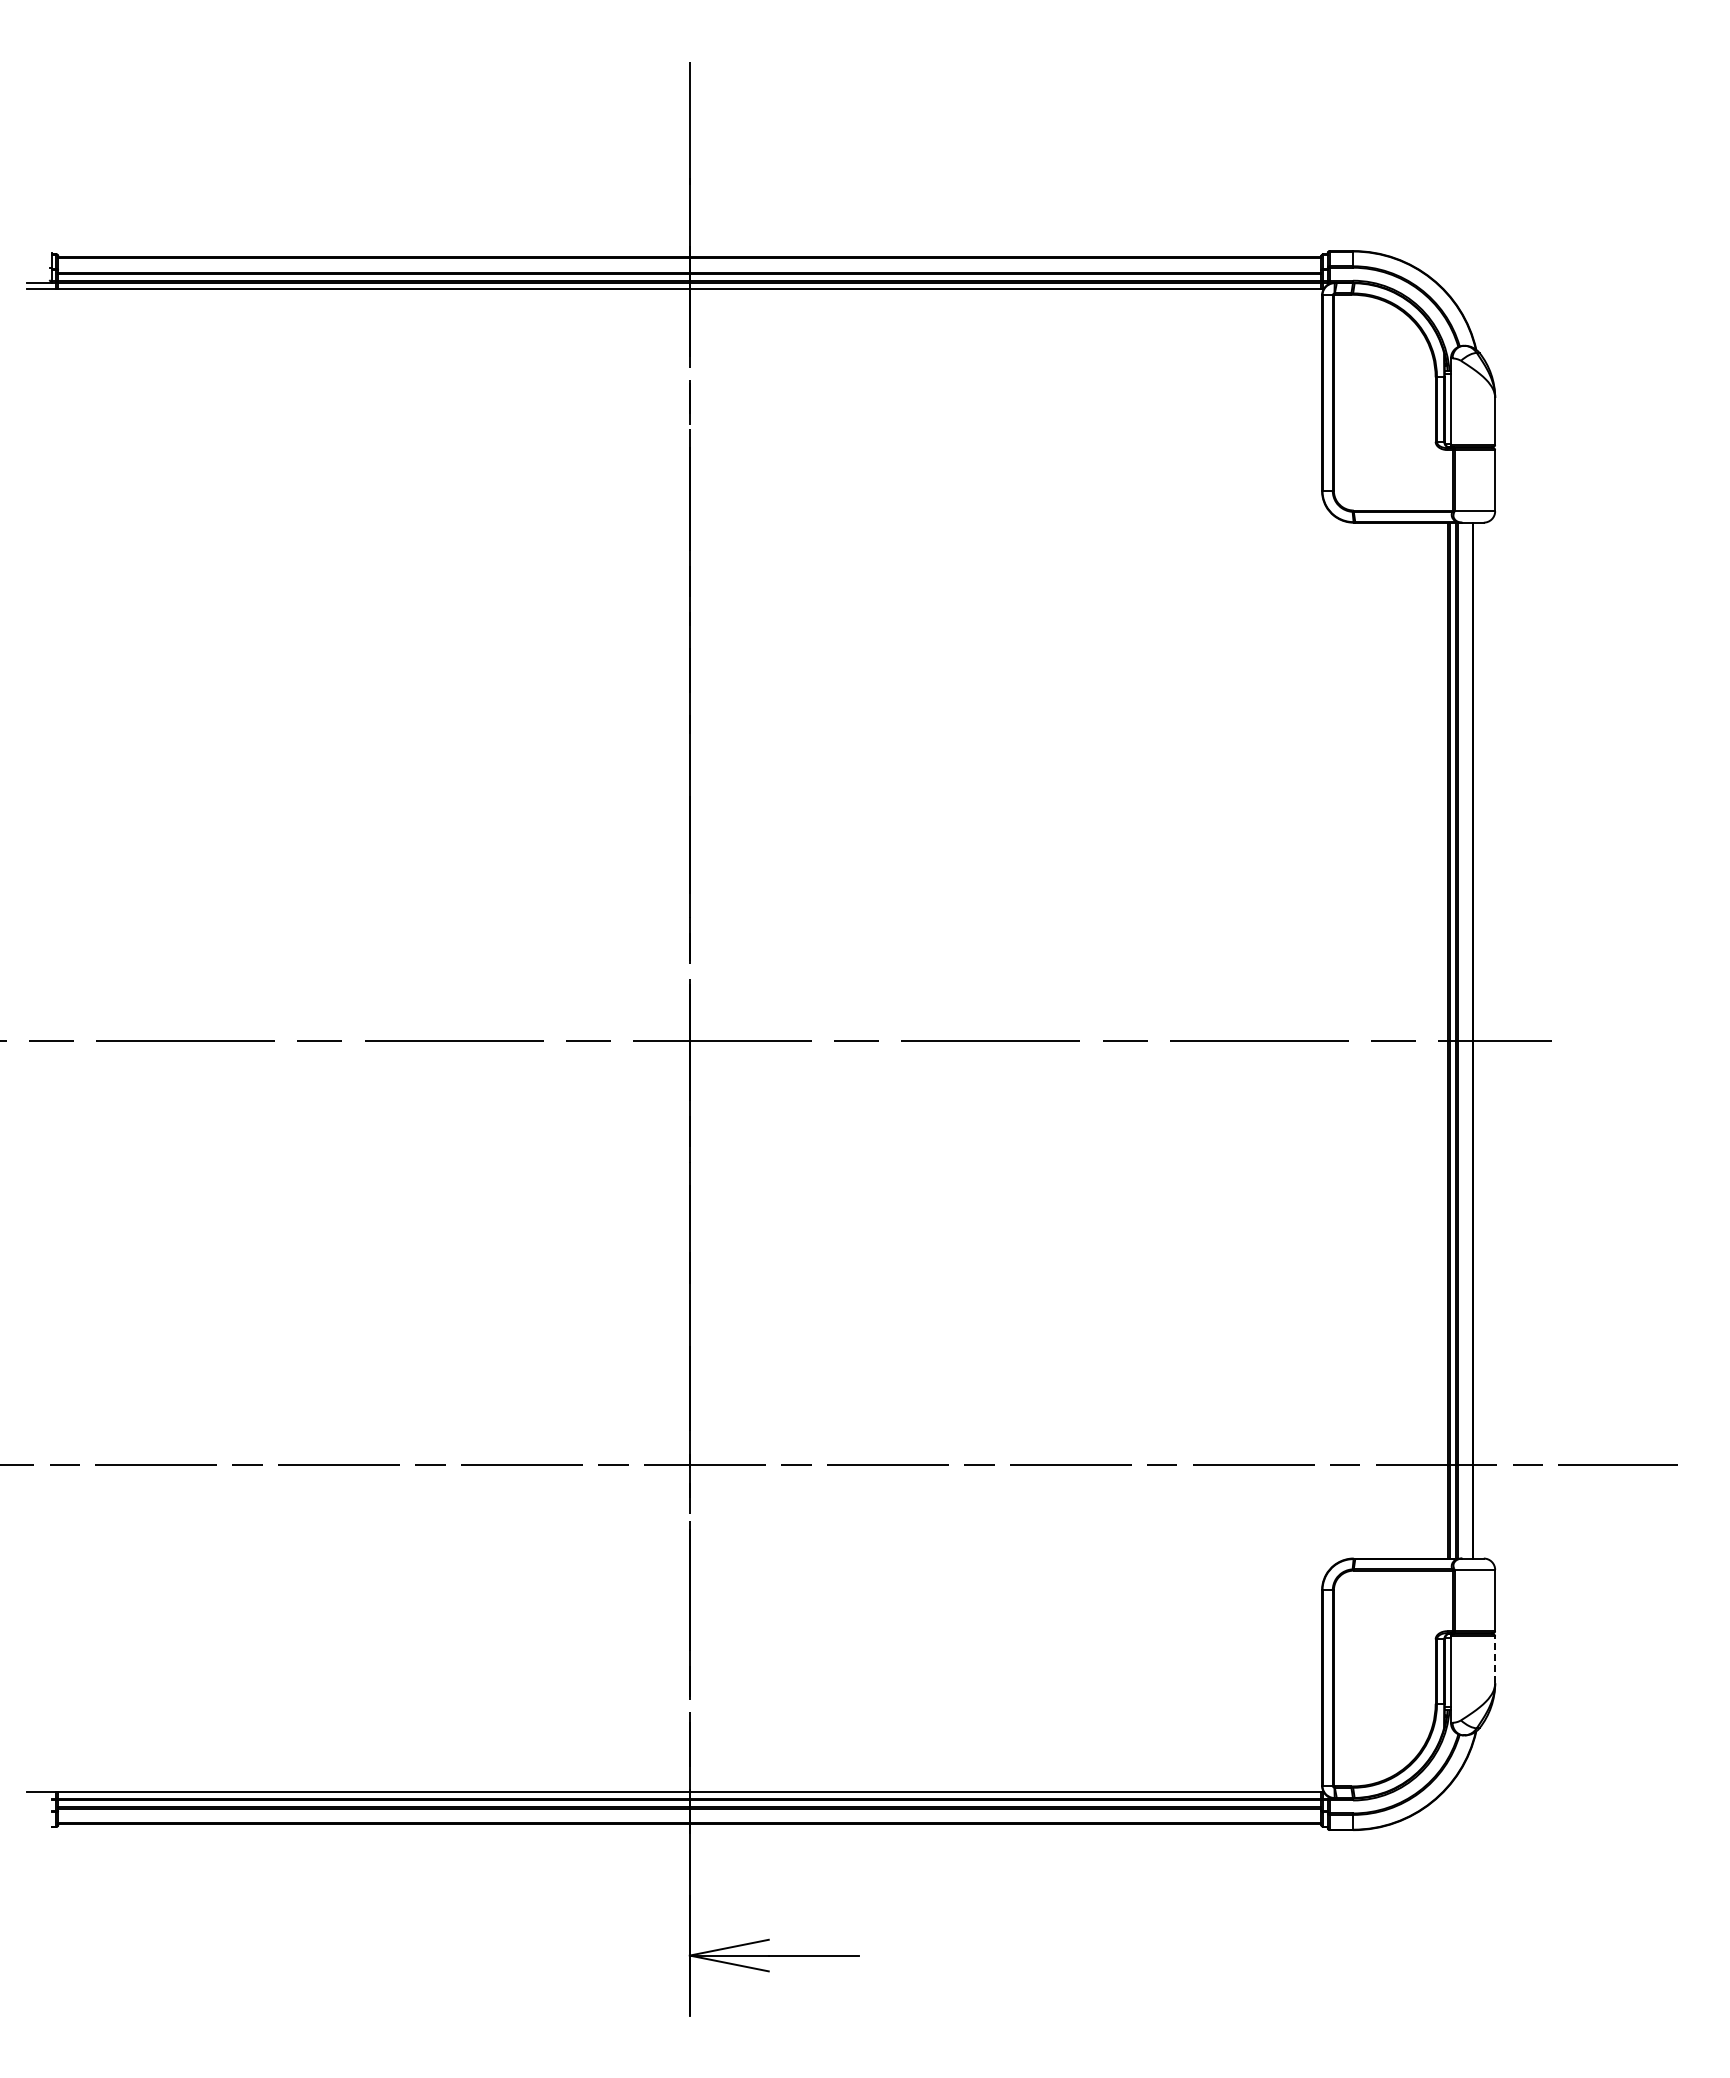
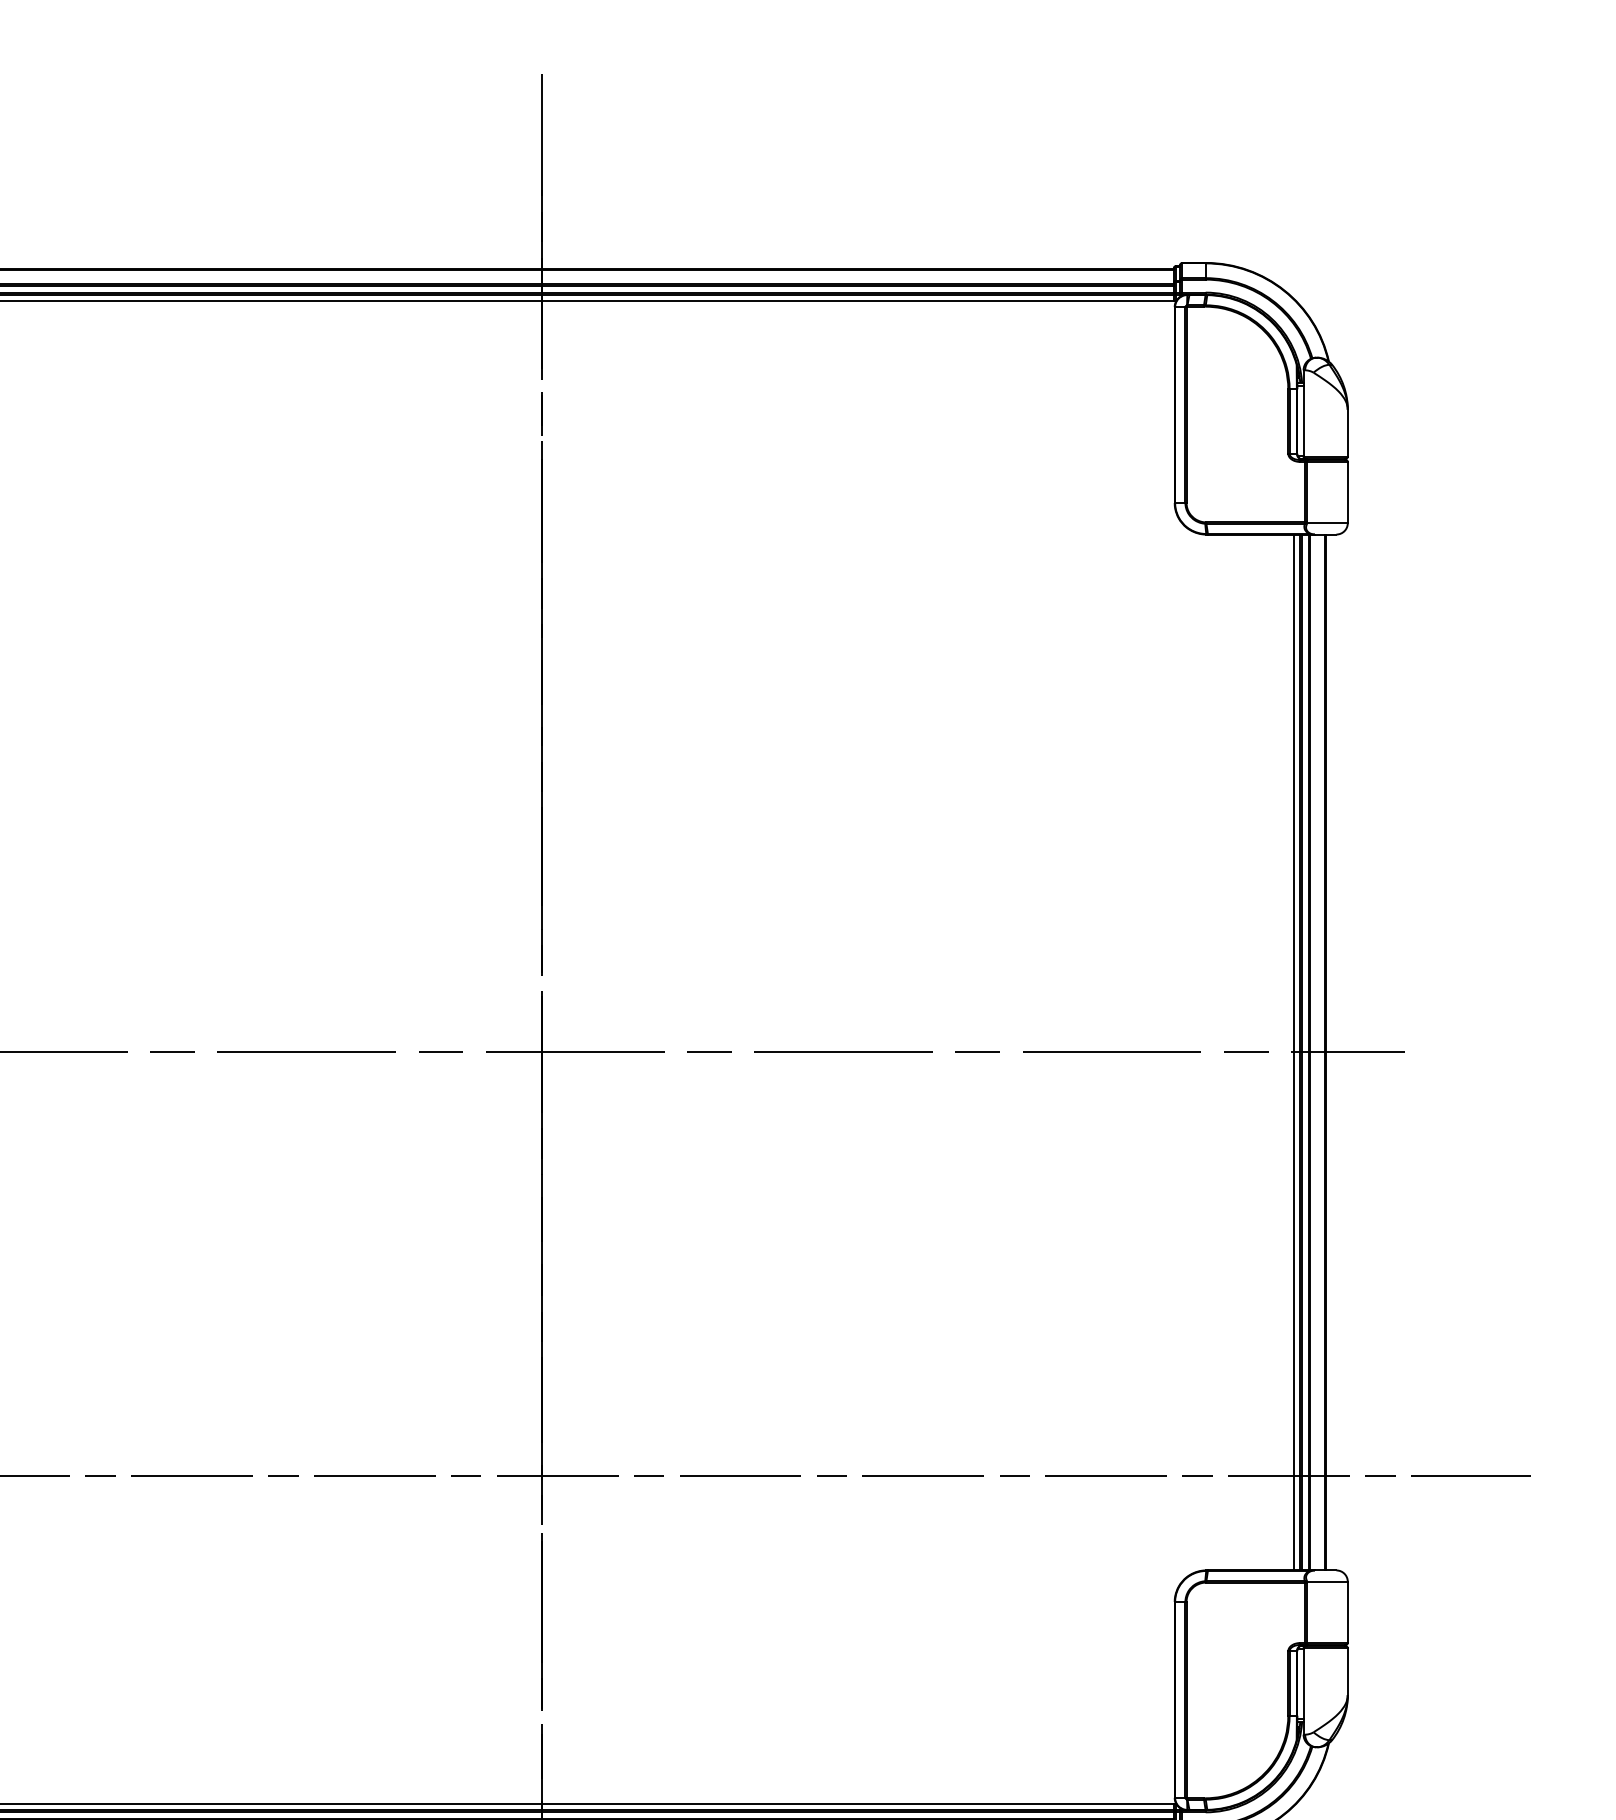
line: (1441, 1040) -> (1294, 1052), added
line: (1495, 1659) -> (1348, 1671), dashed -> solid

